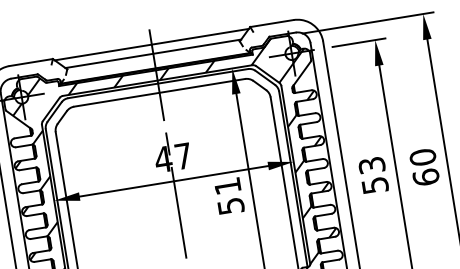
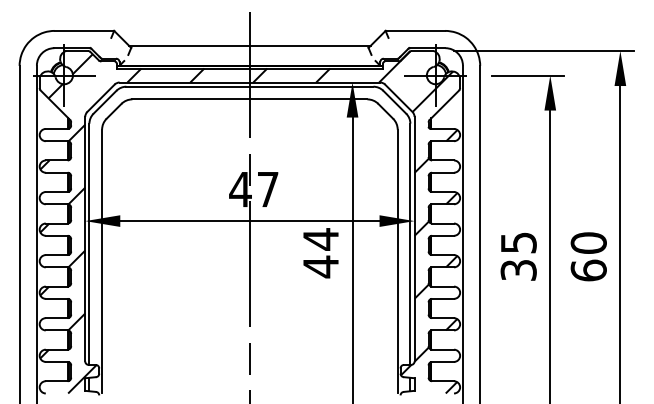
line: (151, 44) -> (249, 33), removed
text: (373, 175) -> (518, 256), 53 -> 35
text: (229, 196) -> (321, 253), 51 -> 44

